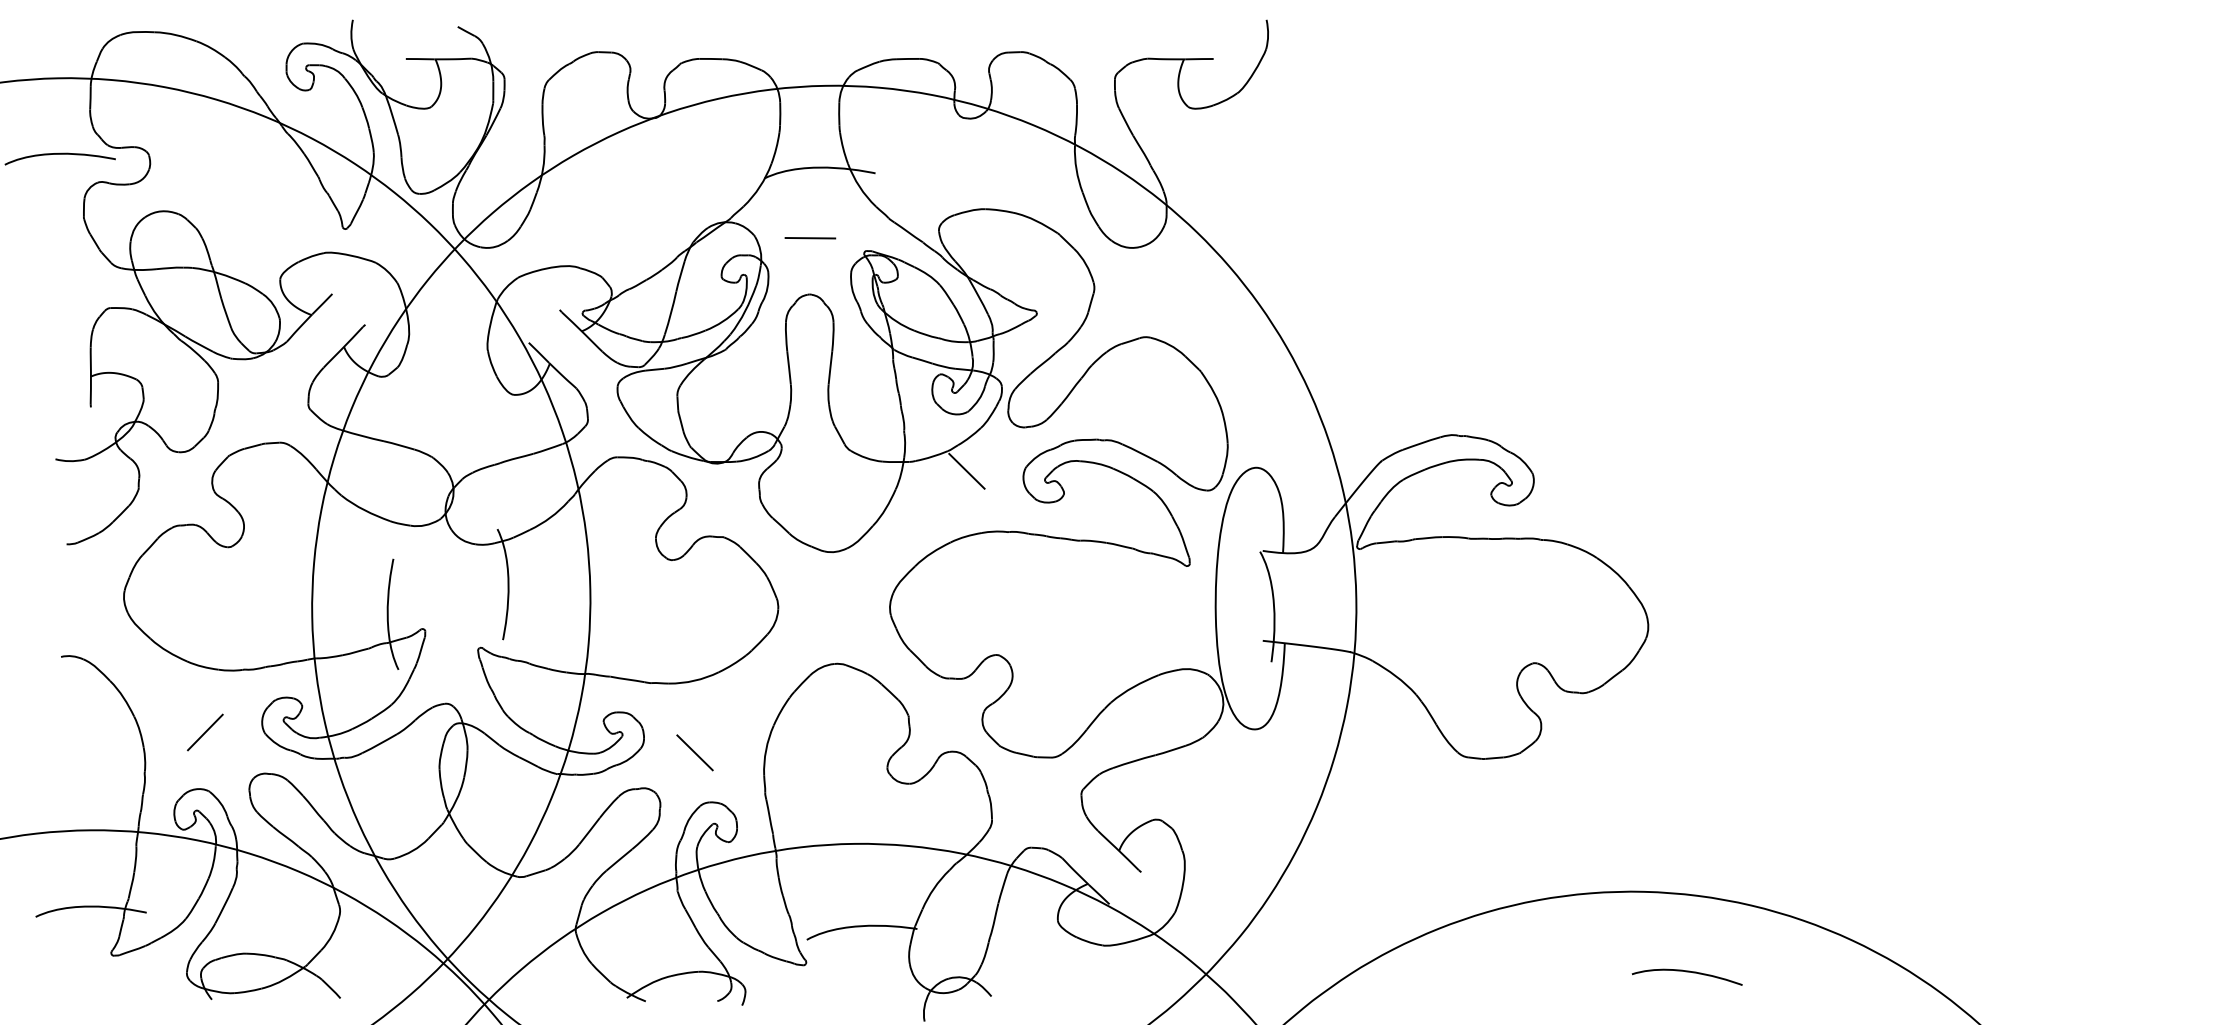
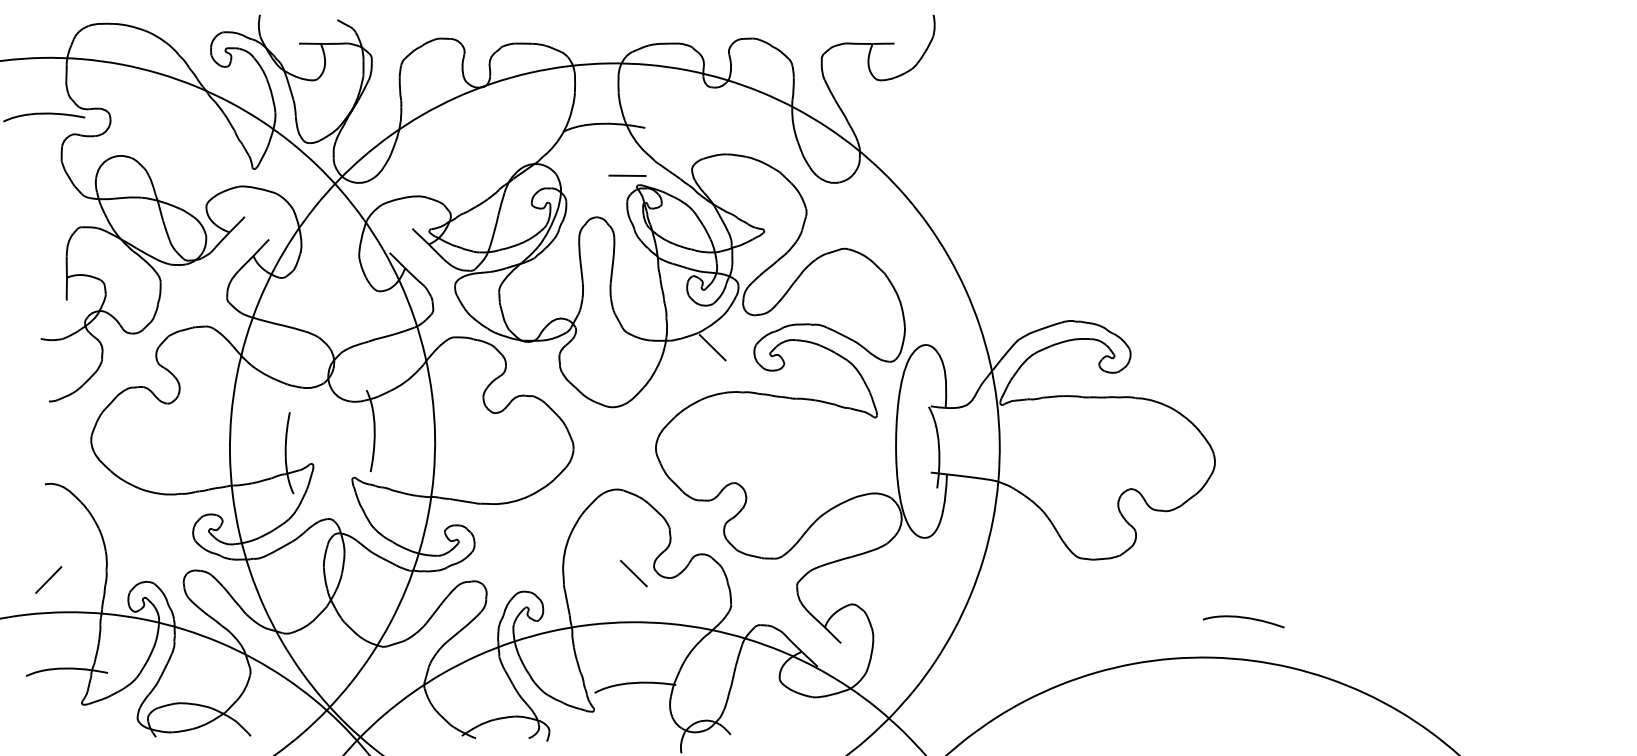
line: (810, 238) -> (627, 176), moved
line: (205, 732) -> (48, 579), moved
line: (694, 752) -> (633, 573), moved
curve: (1686, 972) -> (1243, 618), moved

